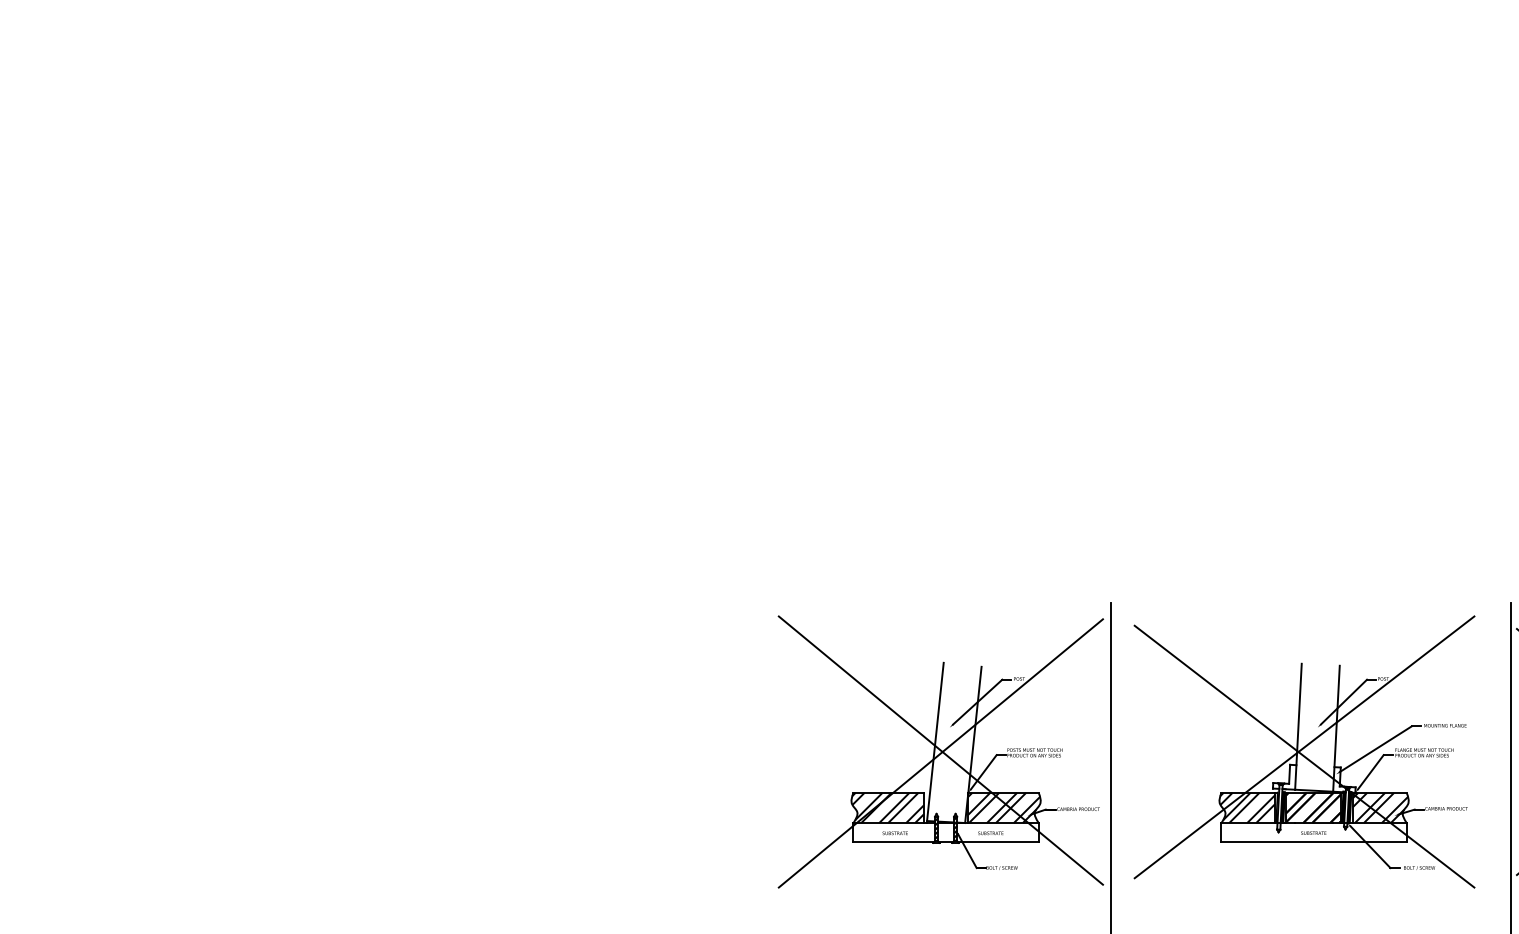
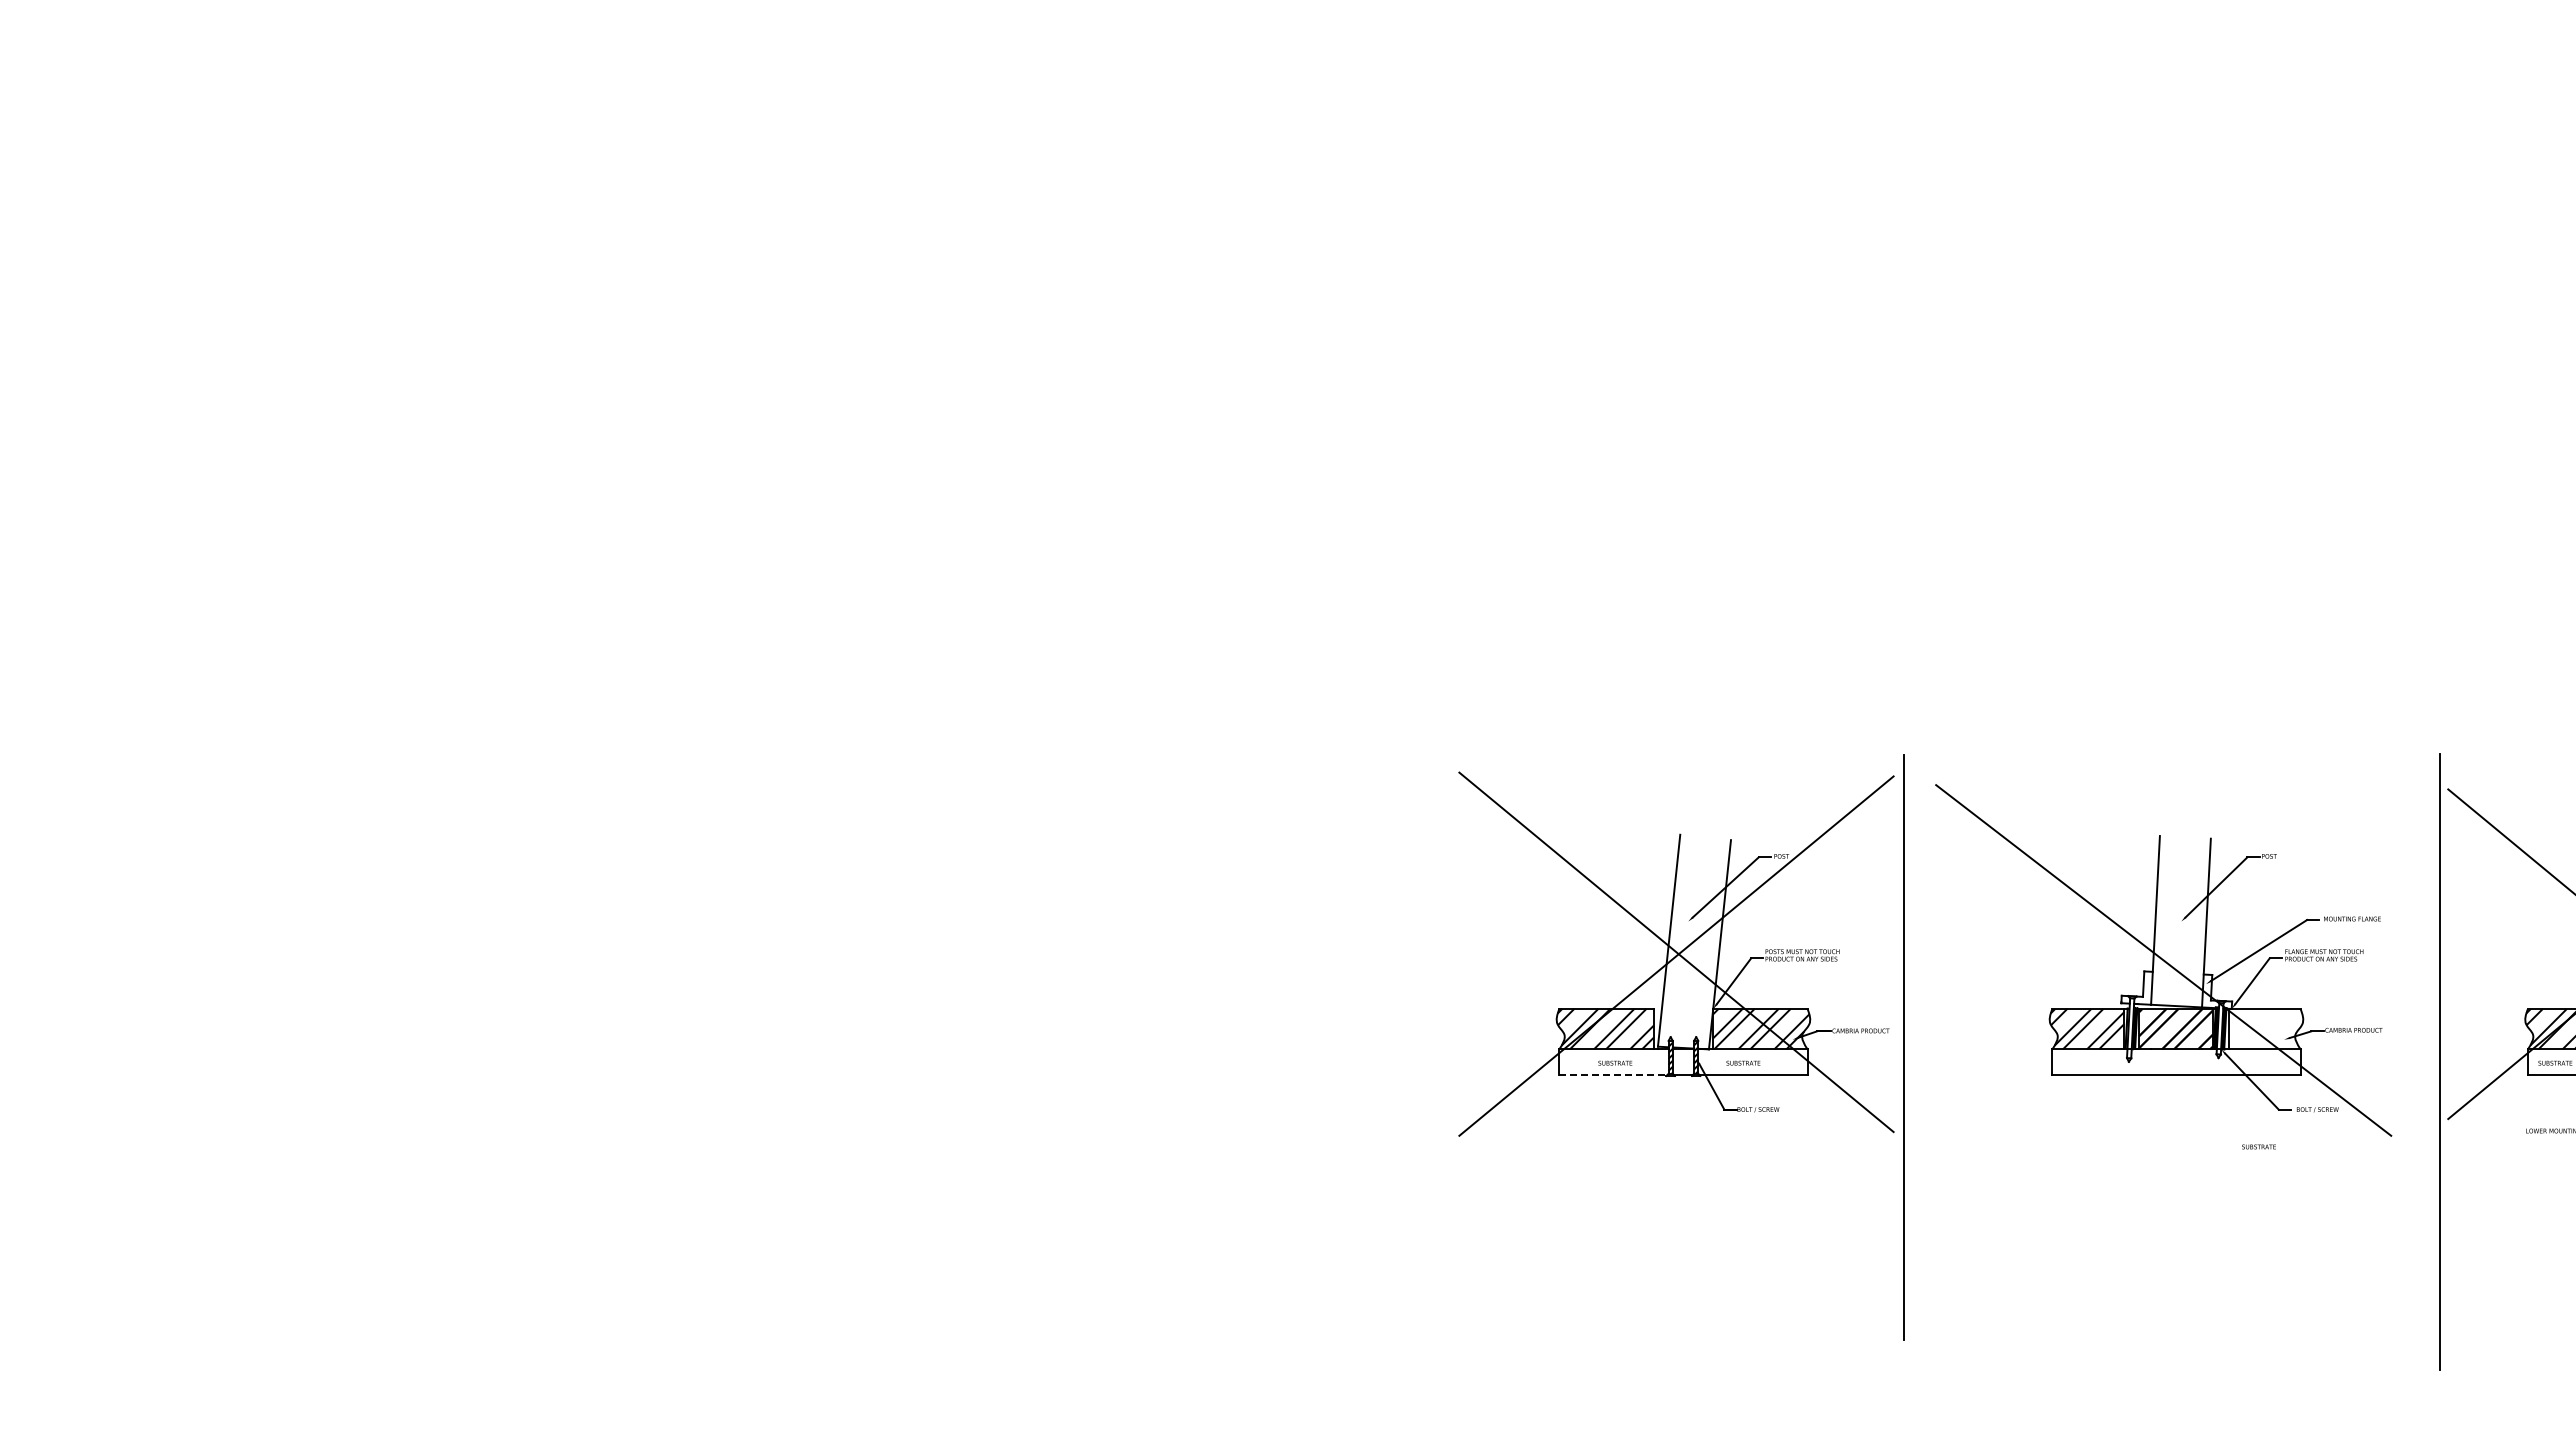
line: (1304, 746) -> (2163, 947), removed
hatch: (1380, 807) -> (2265, 1028), removed
text: (1313, 832) -> (2258, 1146), moved
line: (893, 841) -> (1613, 1074), solid -> dashed

